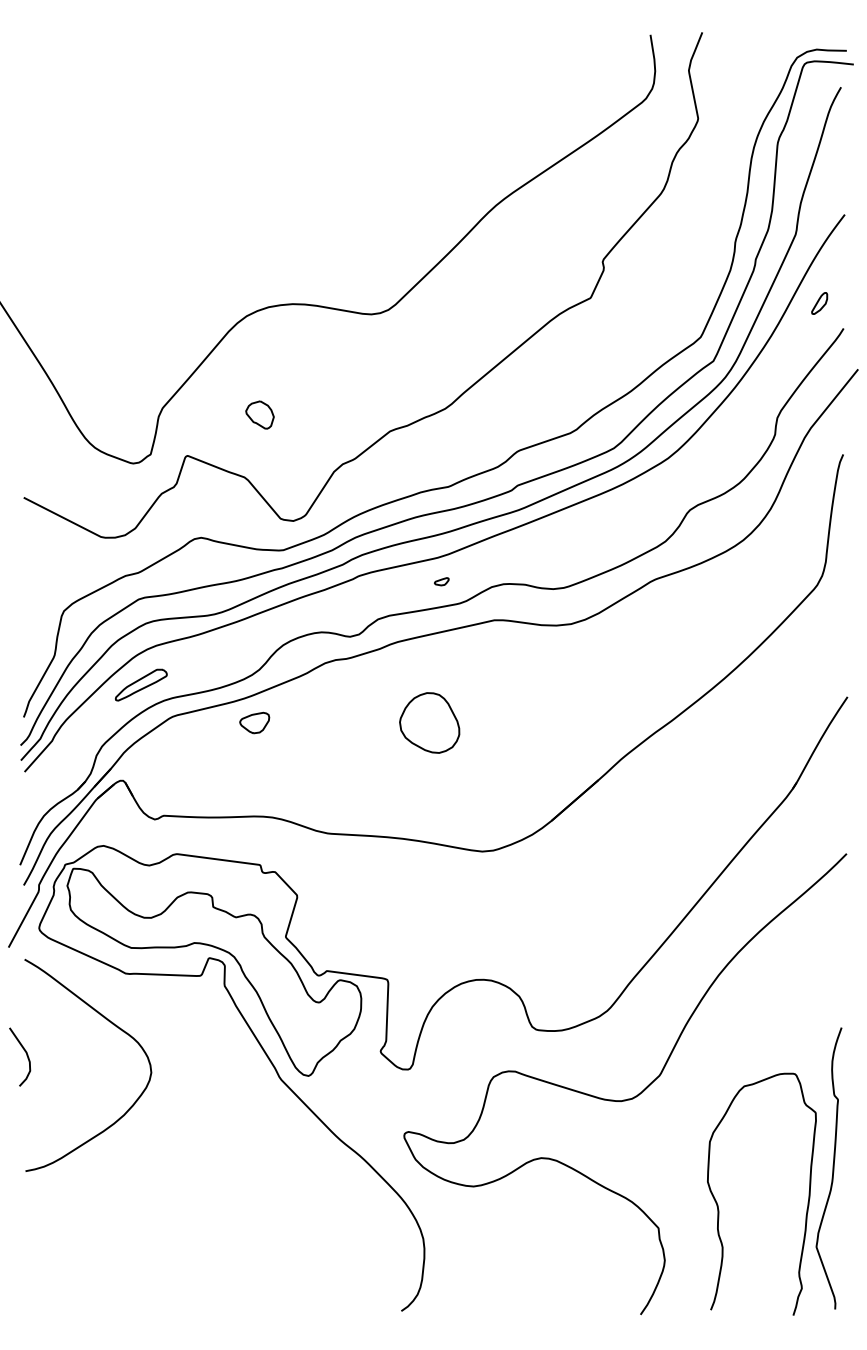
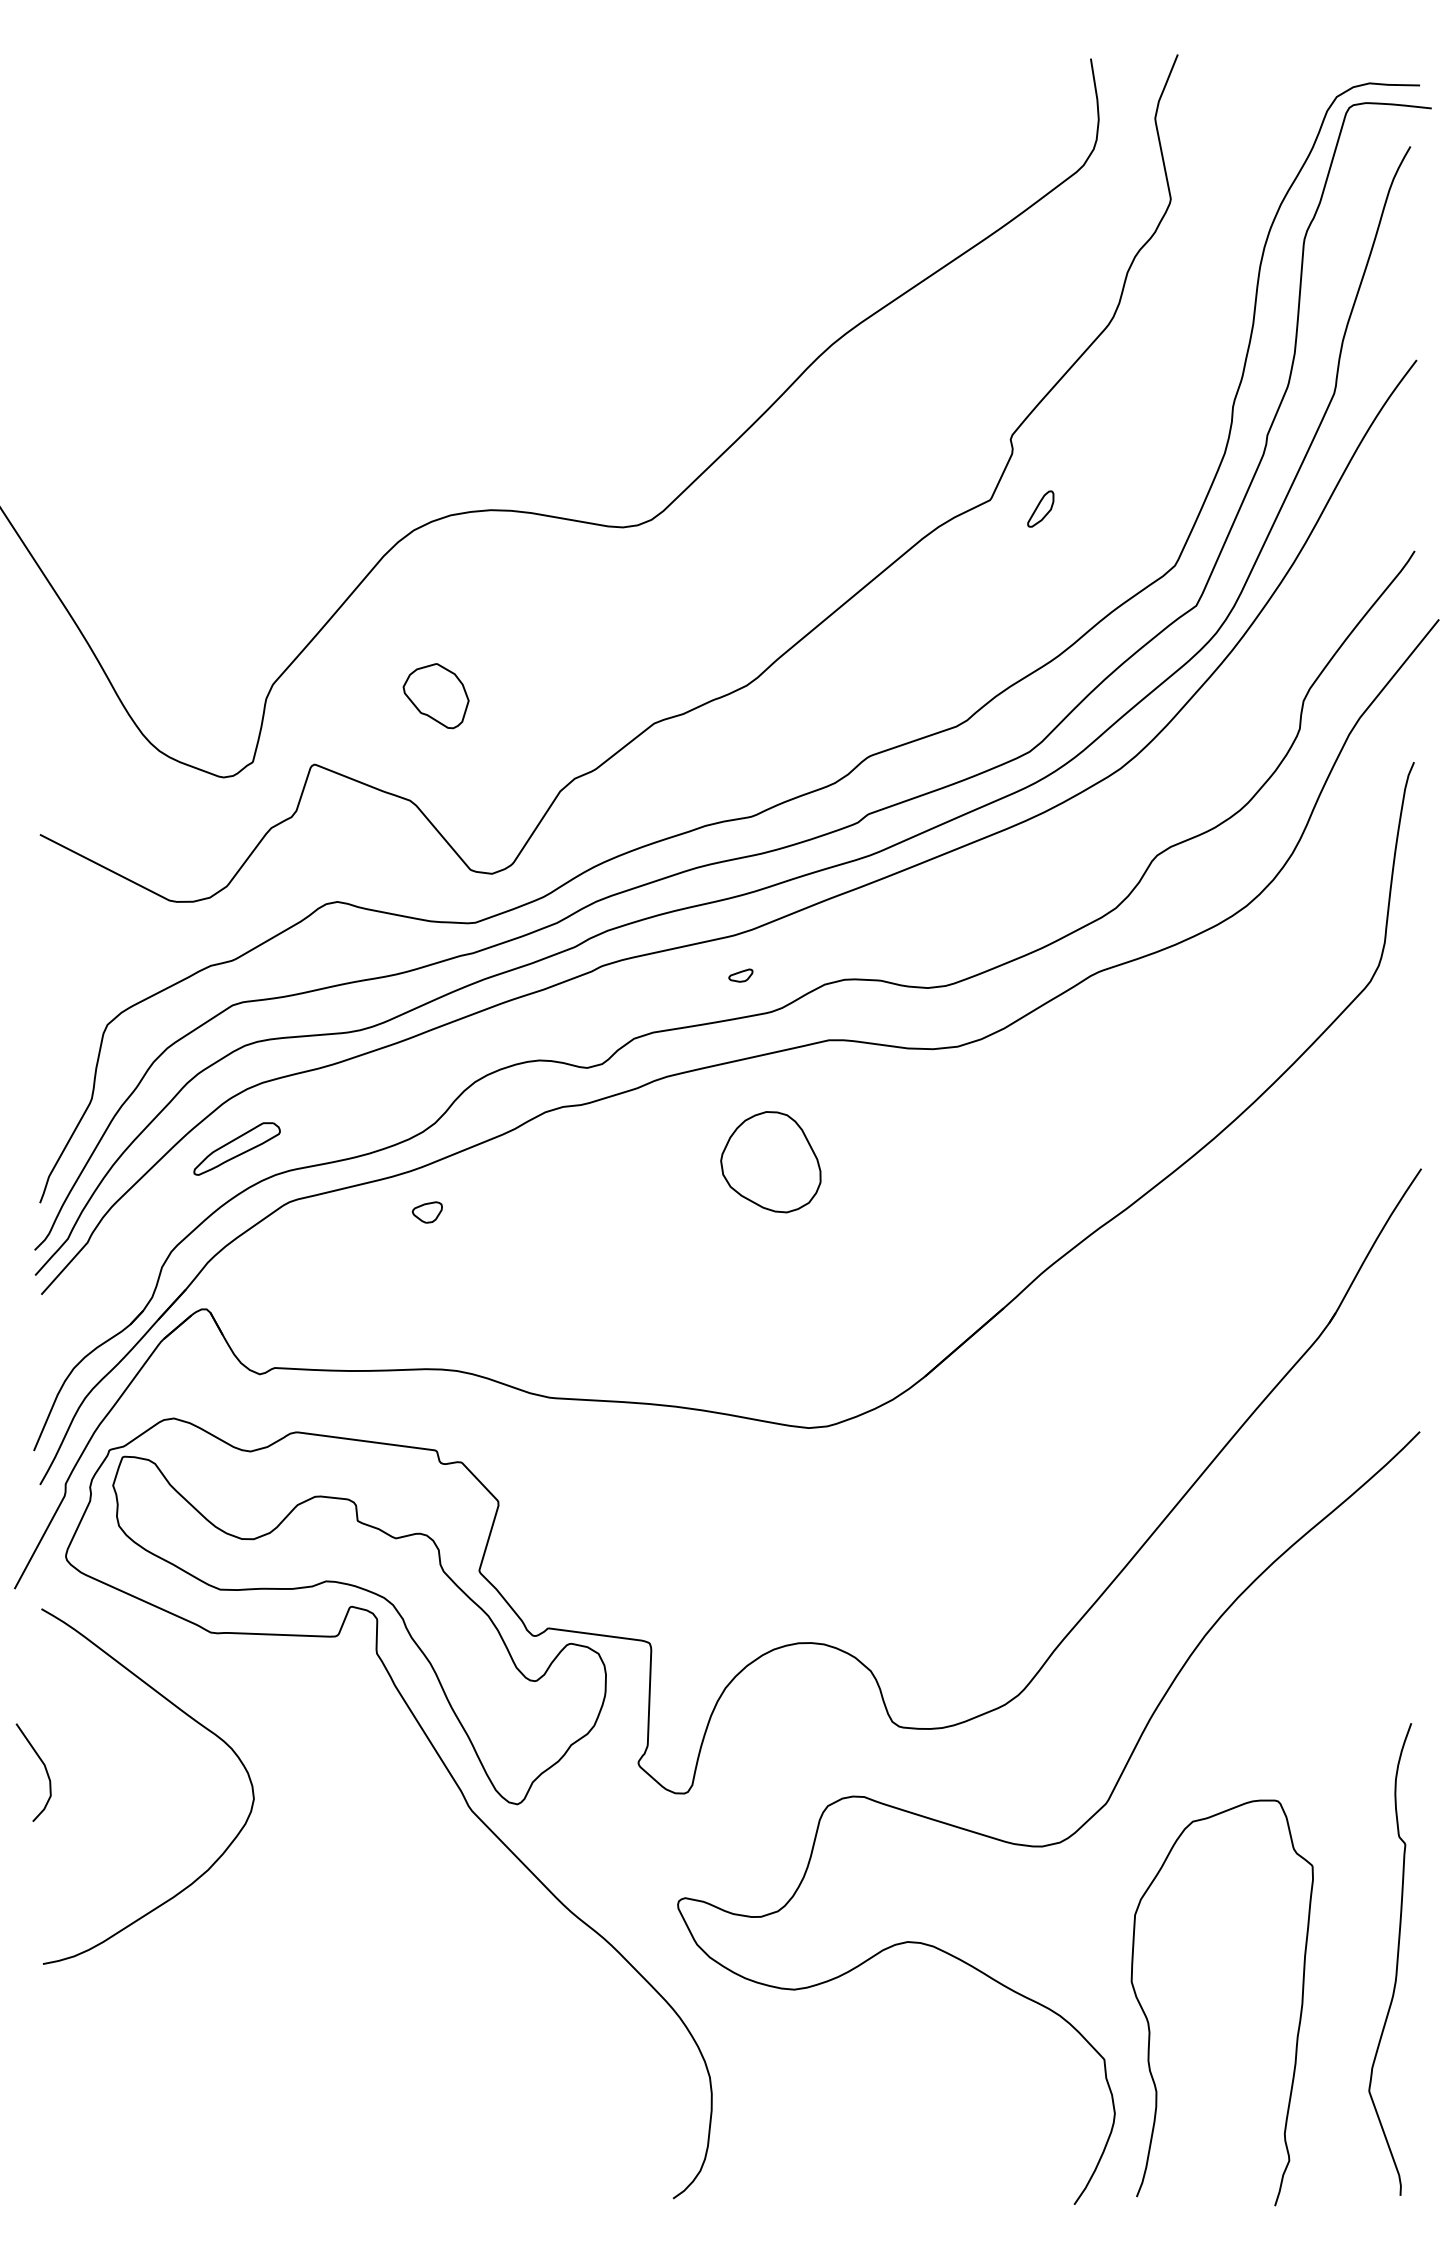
part: (819, 303) -> (1040, 509), moved
part: (259, 414) -> (435, 695), size x1.4
part: (254, 722) -> (426, 1211), size x0.6
part: (429, 722) -> (770, 1161), moved
curve: (718, 1204) -> (1149, 2019), moved

